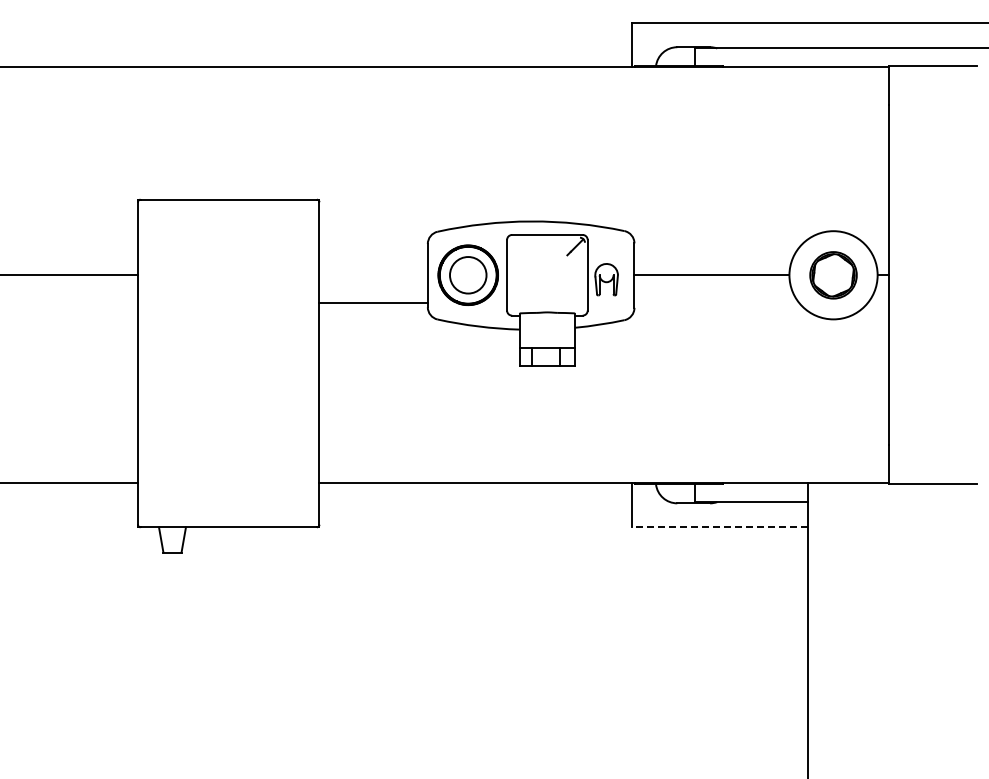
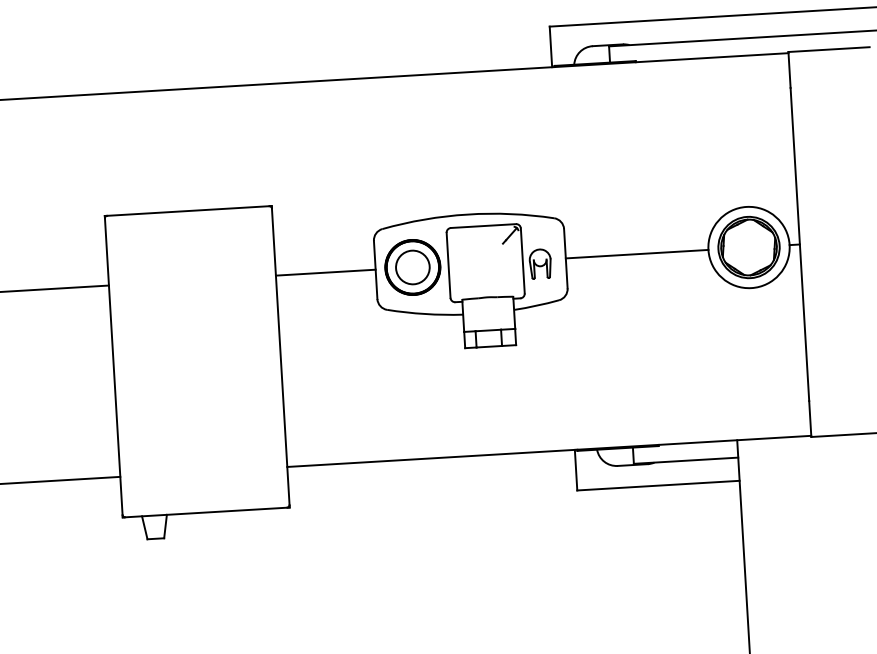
part: (833, 275) -> (749, 247), size x1.43
line: (373, 303) -> (325, 272), moved
line: (719, 527) -> (657, 485), dashed -> solid

